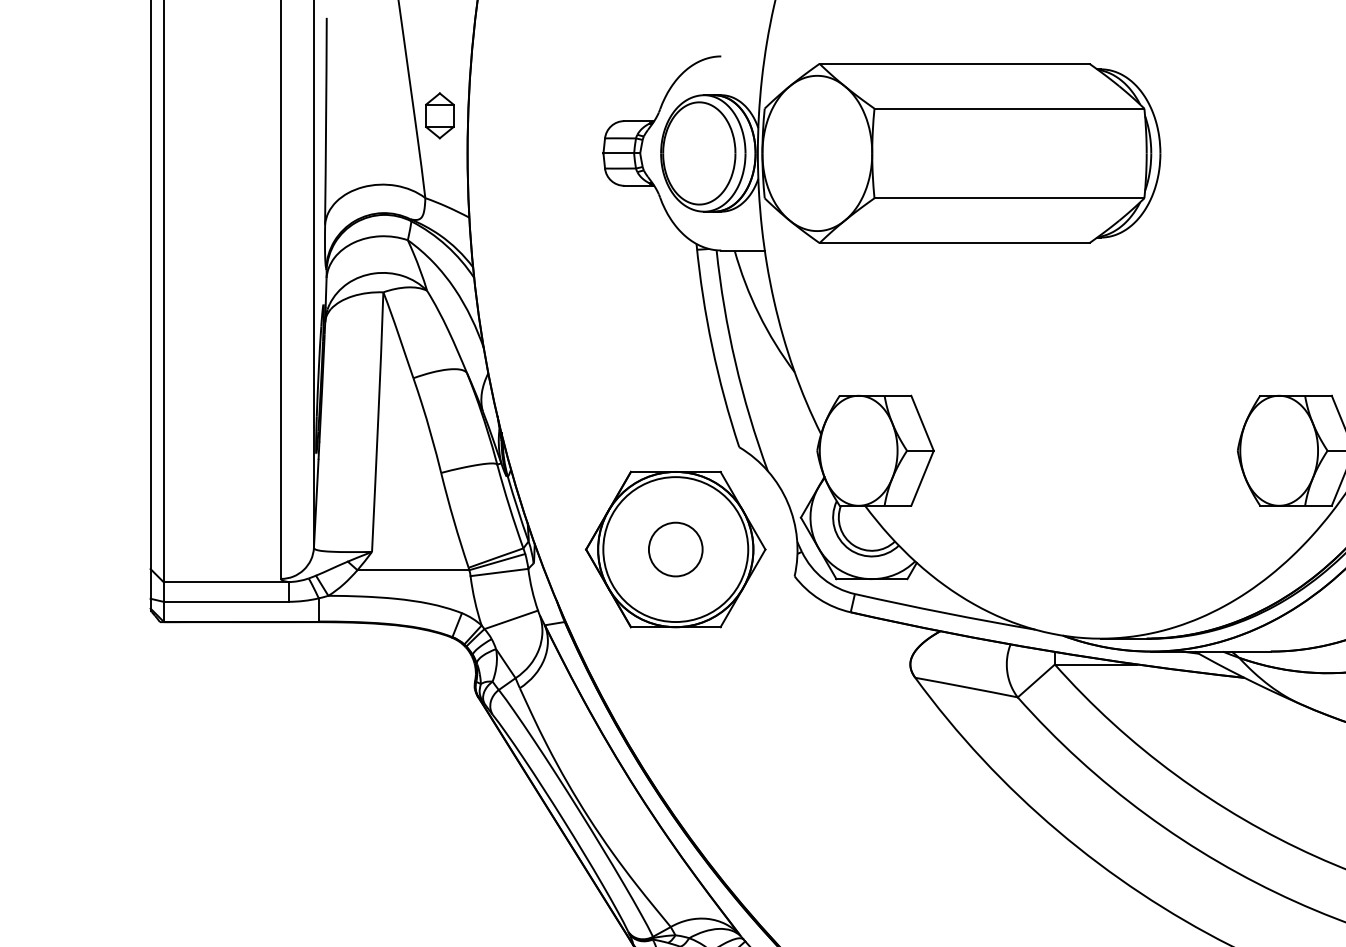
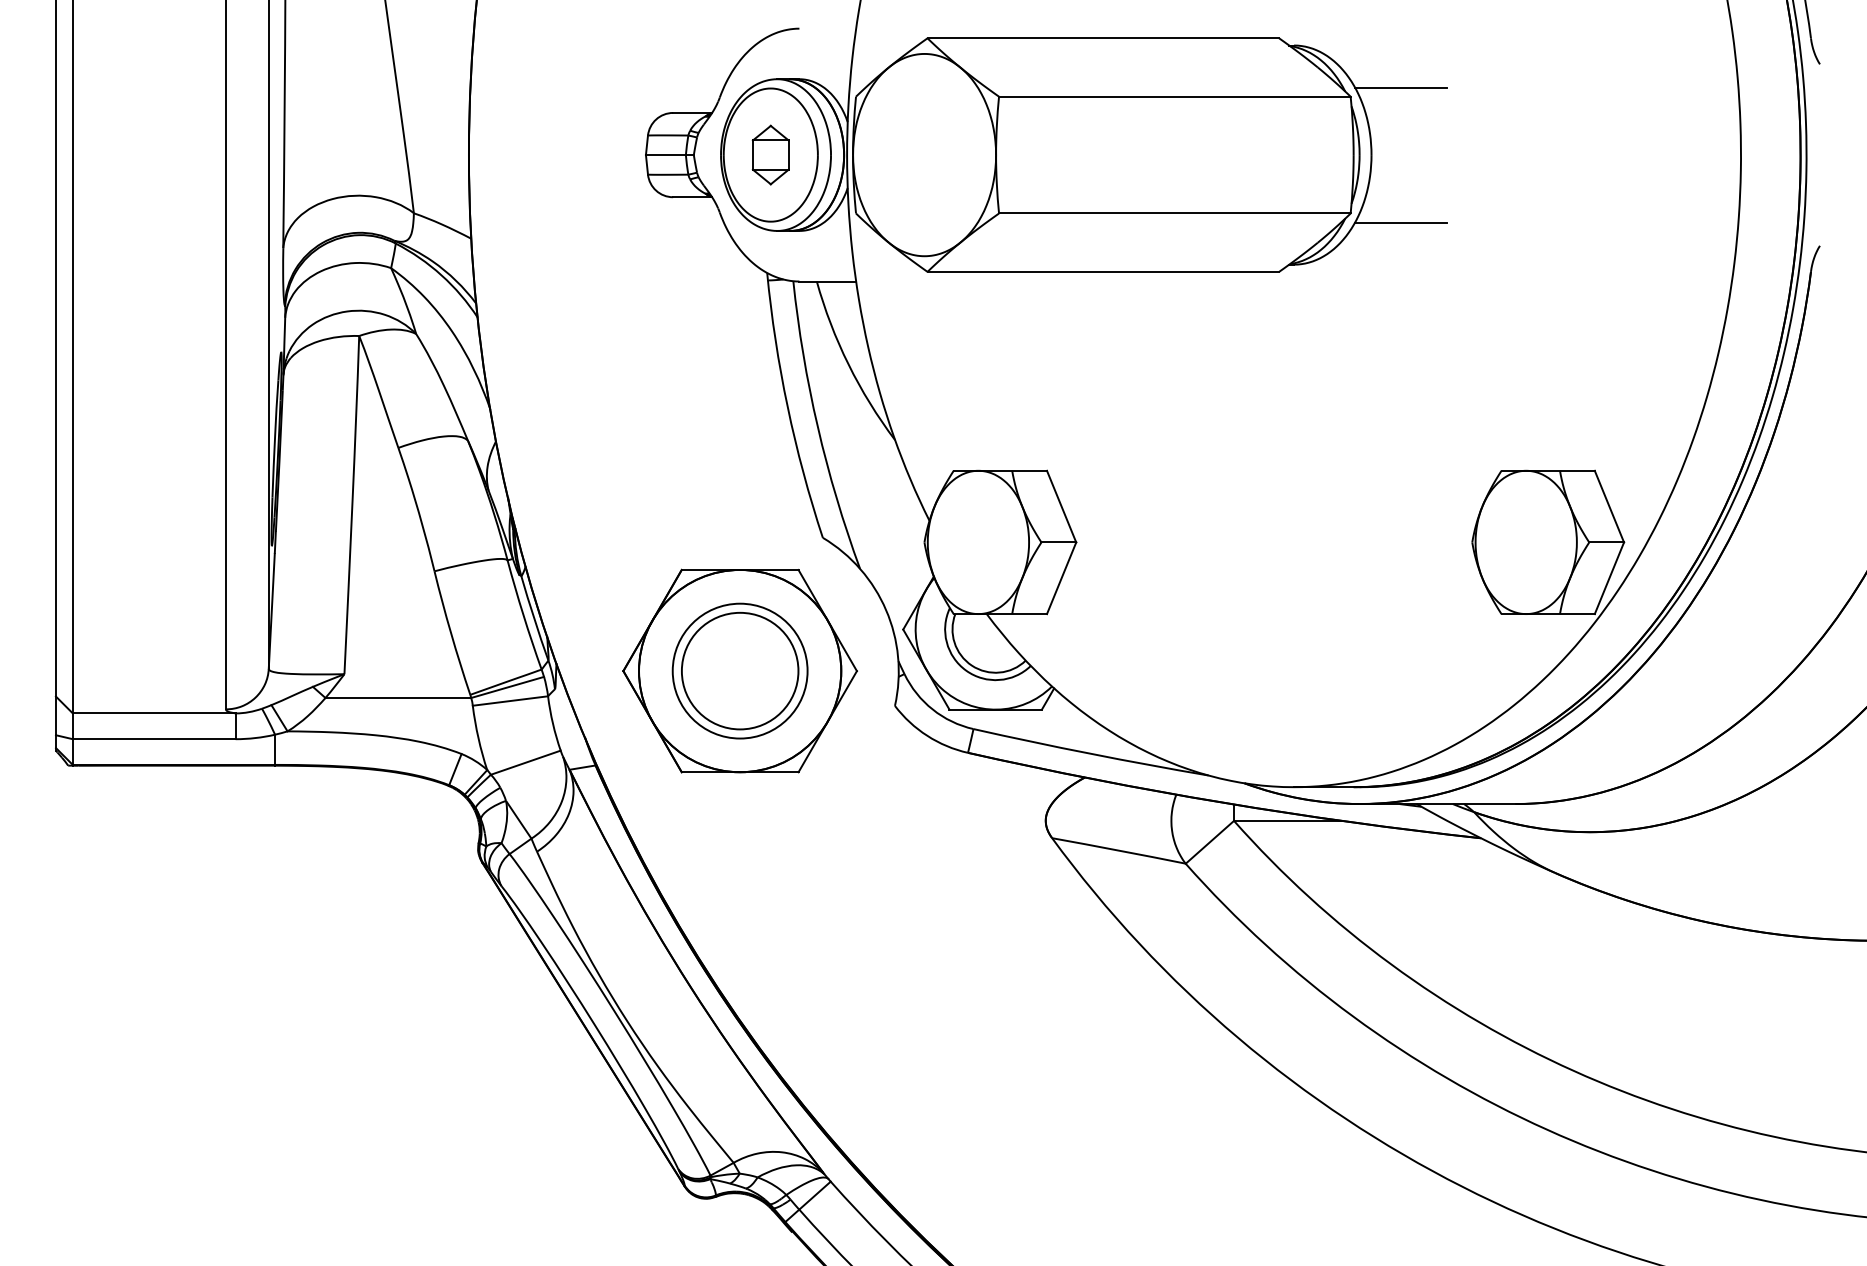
line: (1182, 101) -> (1400, 87), added
part: (439, 115) -> (770, 154), moved
line: (1182, 205) -> (1400, 222), added
circle: (675, 549) -> (739, 670), size x0.71
circle: (675, 549) -> (739, 670), size x1.67

